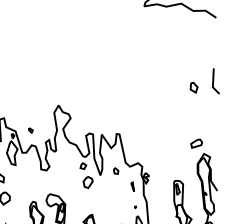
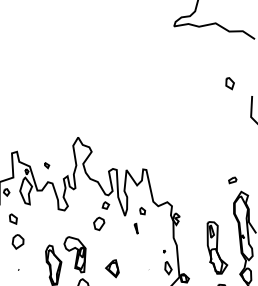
part: (193, 87) -> (229, 83), moved
part: (196, 143) -> (232, 180), size x0.6
part: (88, 182) -> (99, 223), moved
part: (132, 186) -> (135, 228), moved

